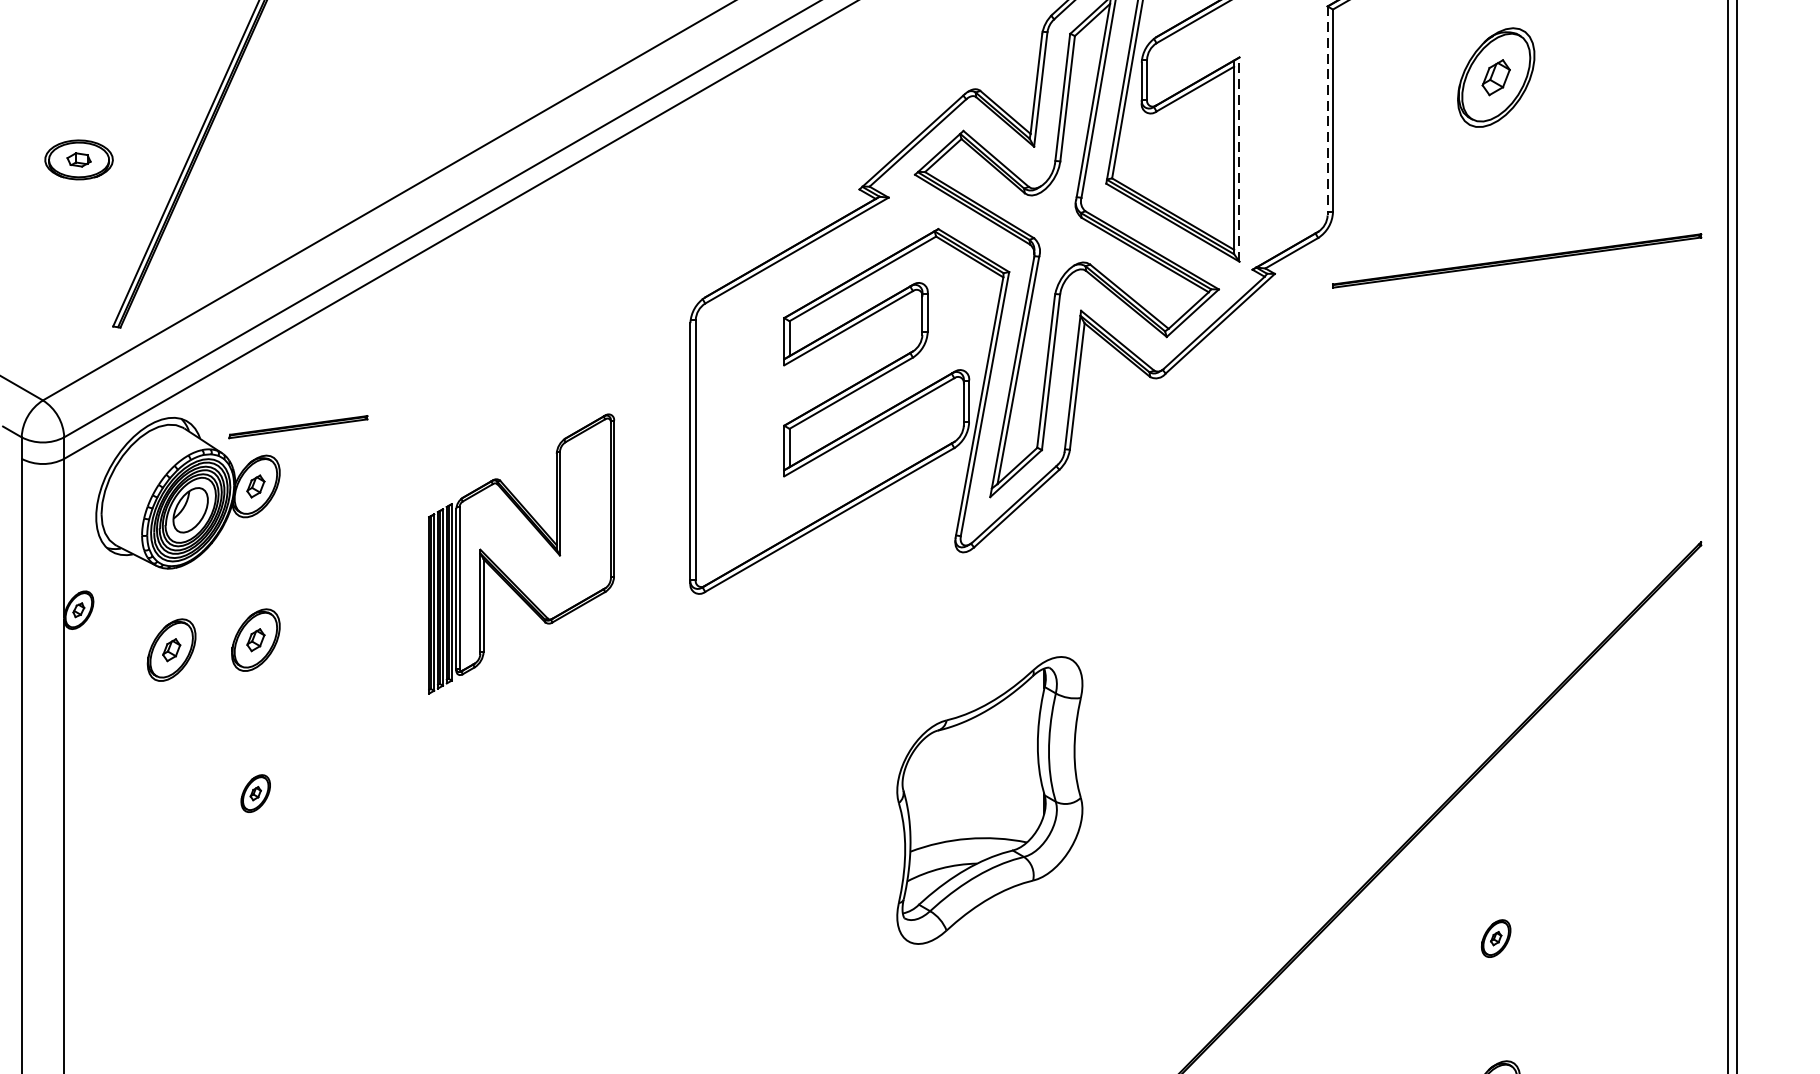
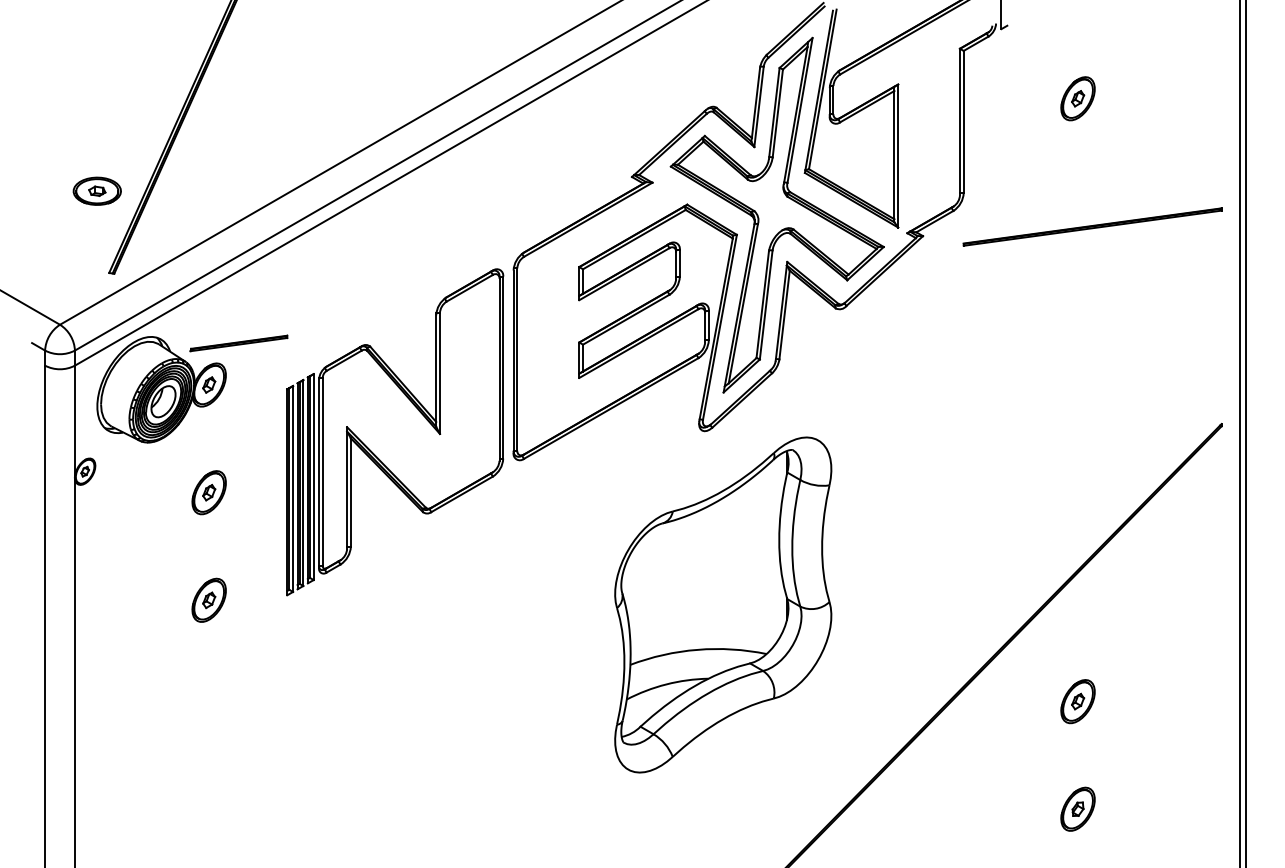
part: (1495, 77) -> (1077, 98), size x0.62
line: (1326, 111) -> (959, 122), dashed -> solid
part: (77, 158) -> (96, 190), moved
line: (1239, 160) -> (898, 156), dashed -> solid
part: (521, 554) -> (395, 432), size x1.67
part: (170, 649) -> (149, 499), removed
part: (254, 792) -> (208, 599), size x1.67
part: (990, 799) -> (723, 604), size x1.67
part: (1495, 938) -> (1077, 701), size x1.67

